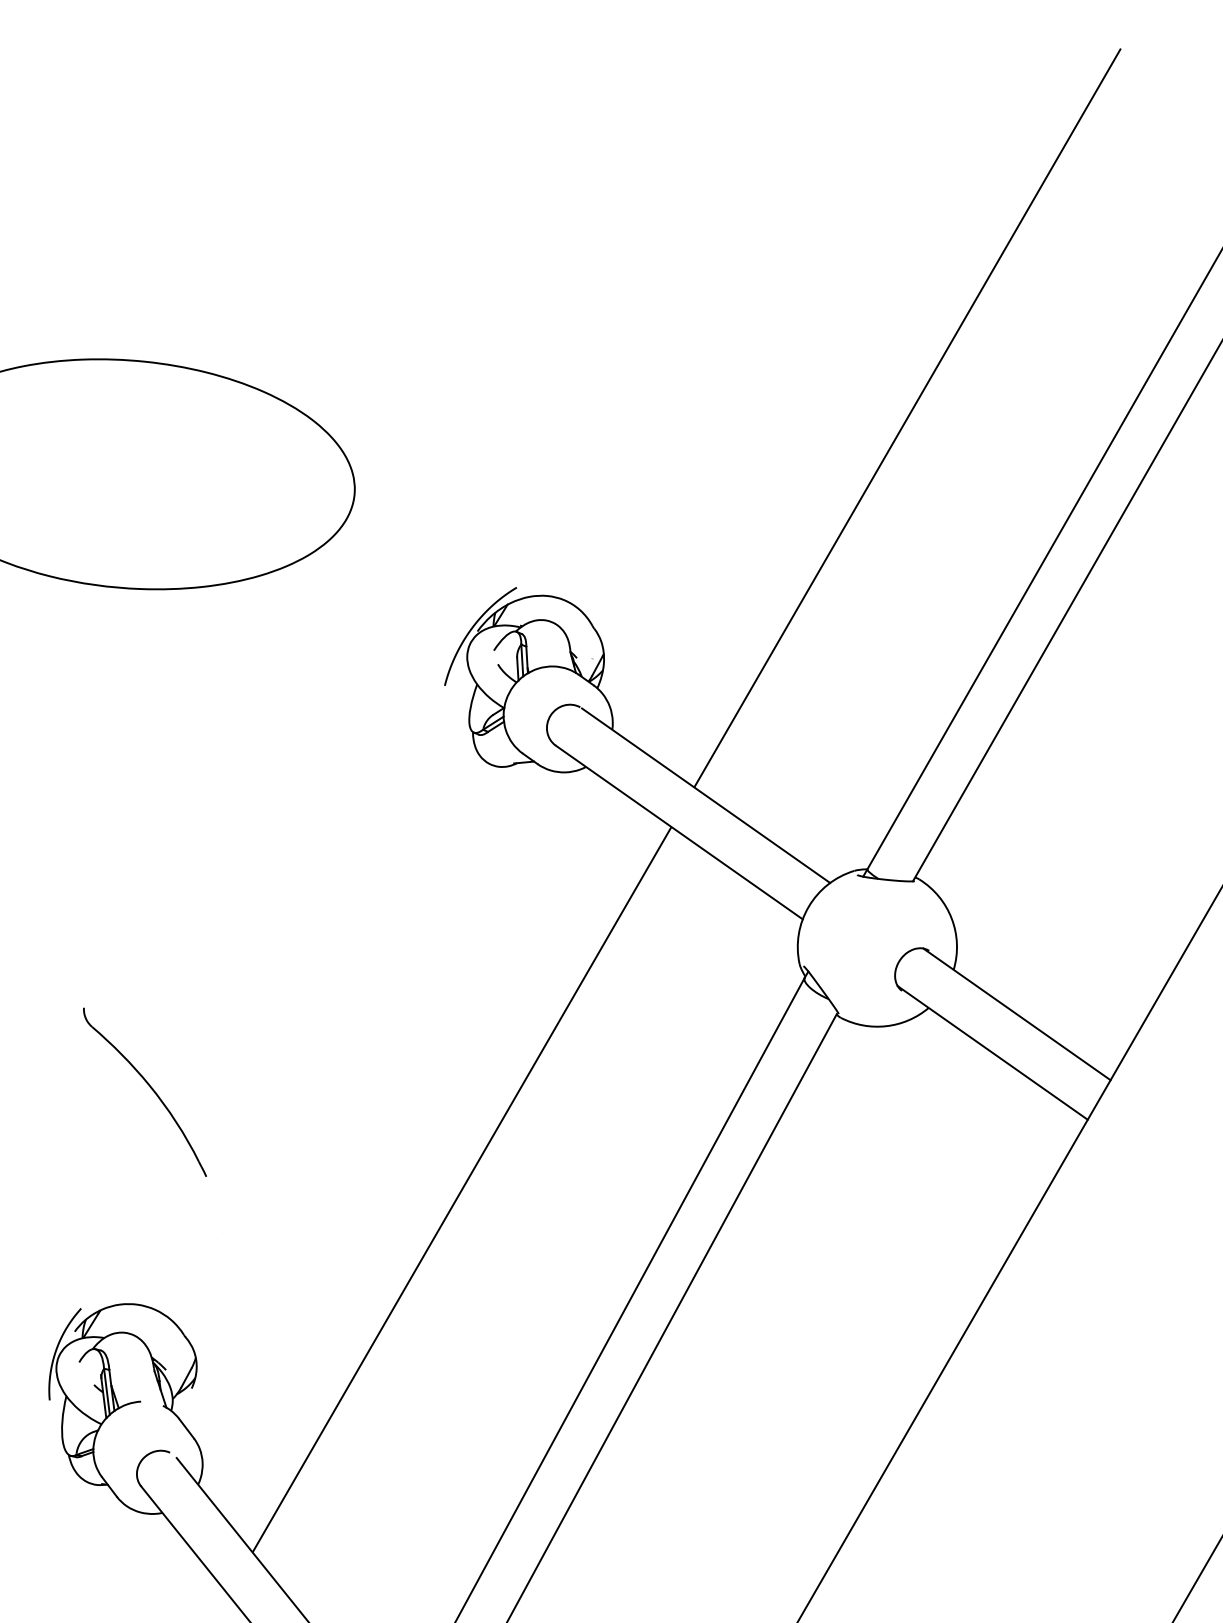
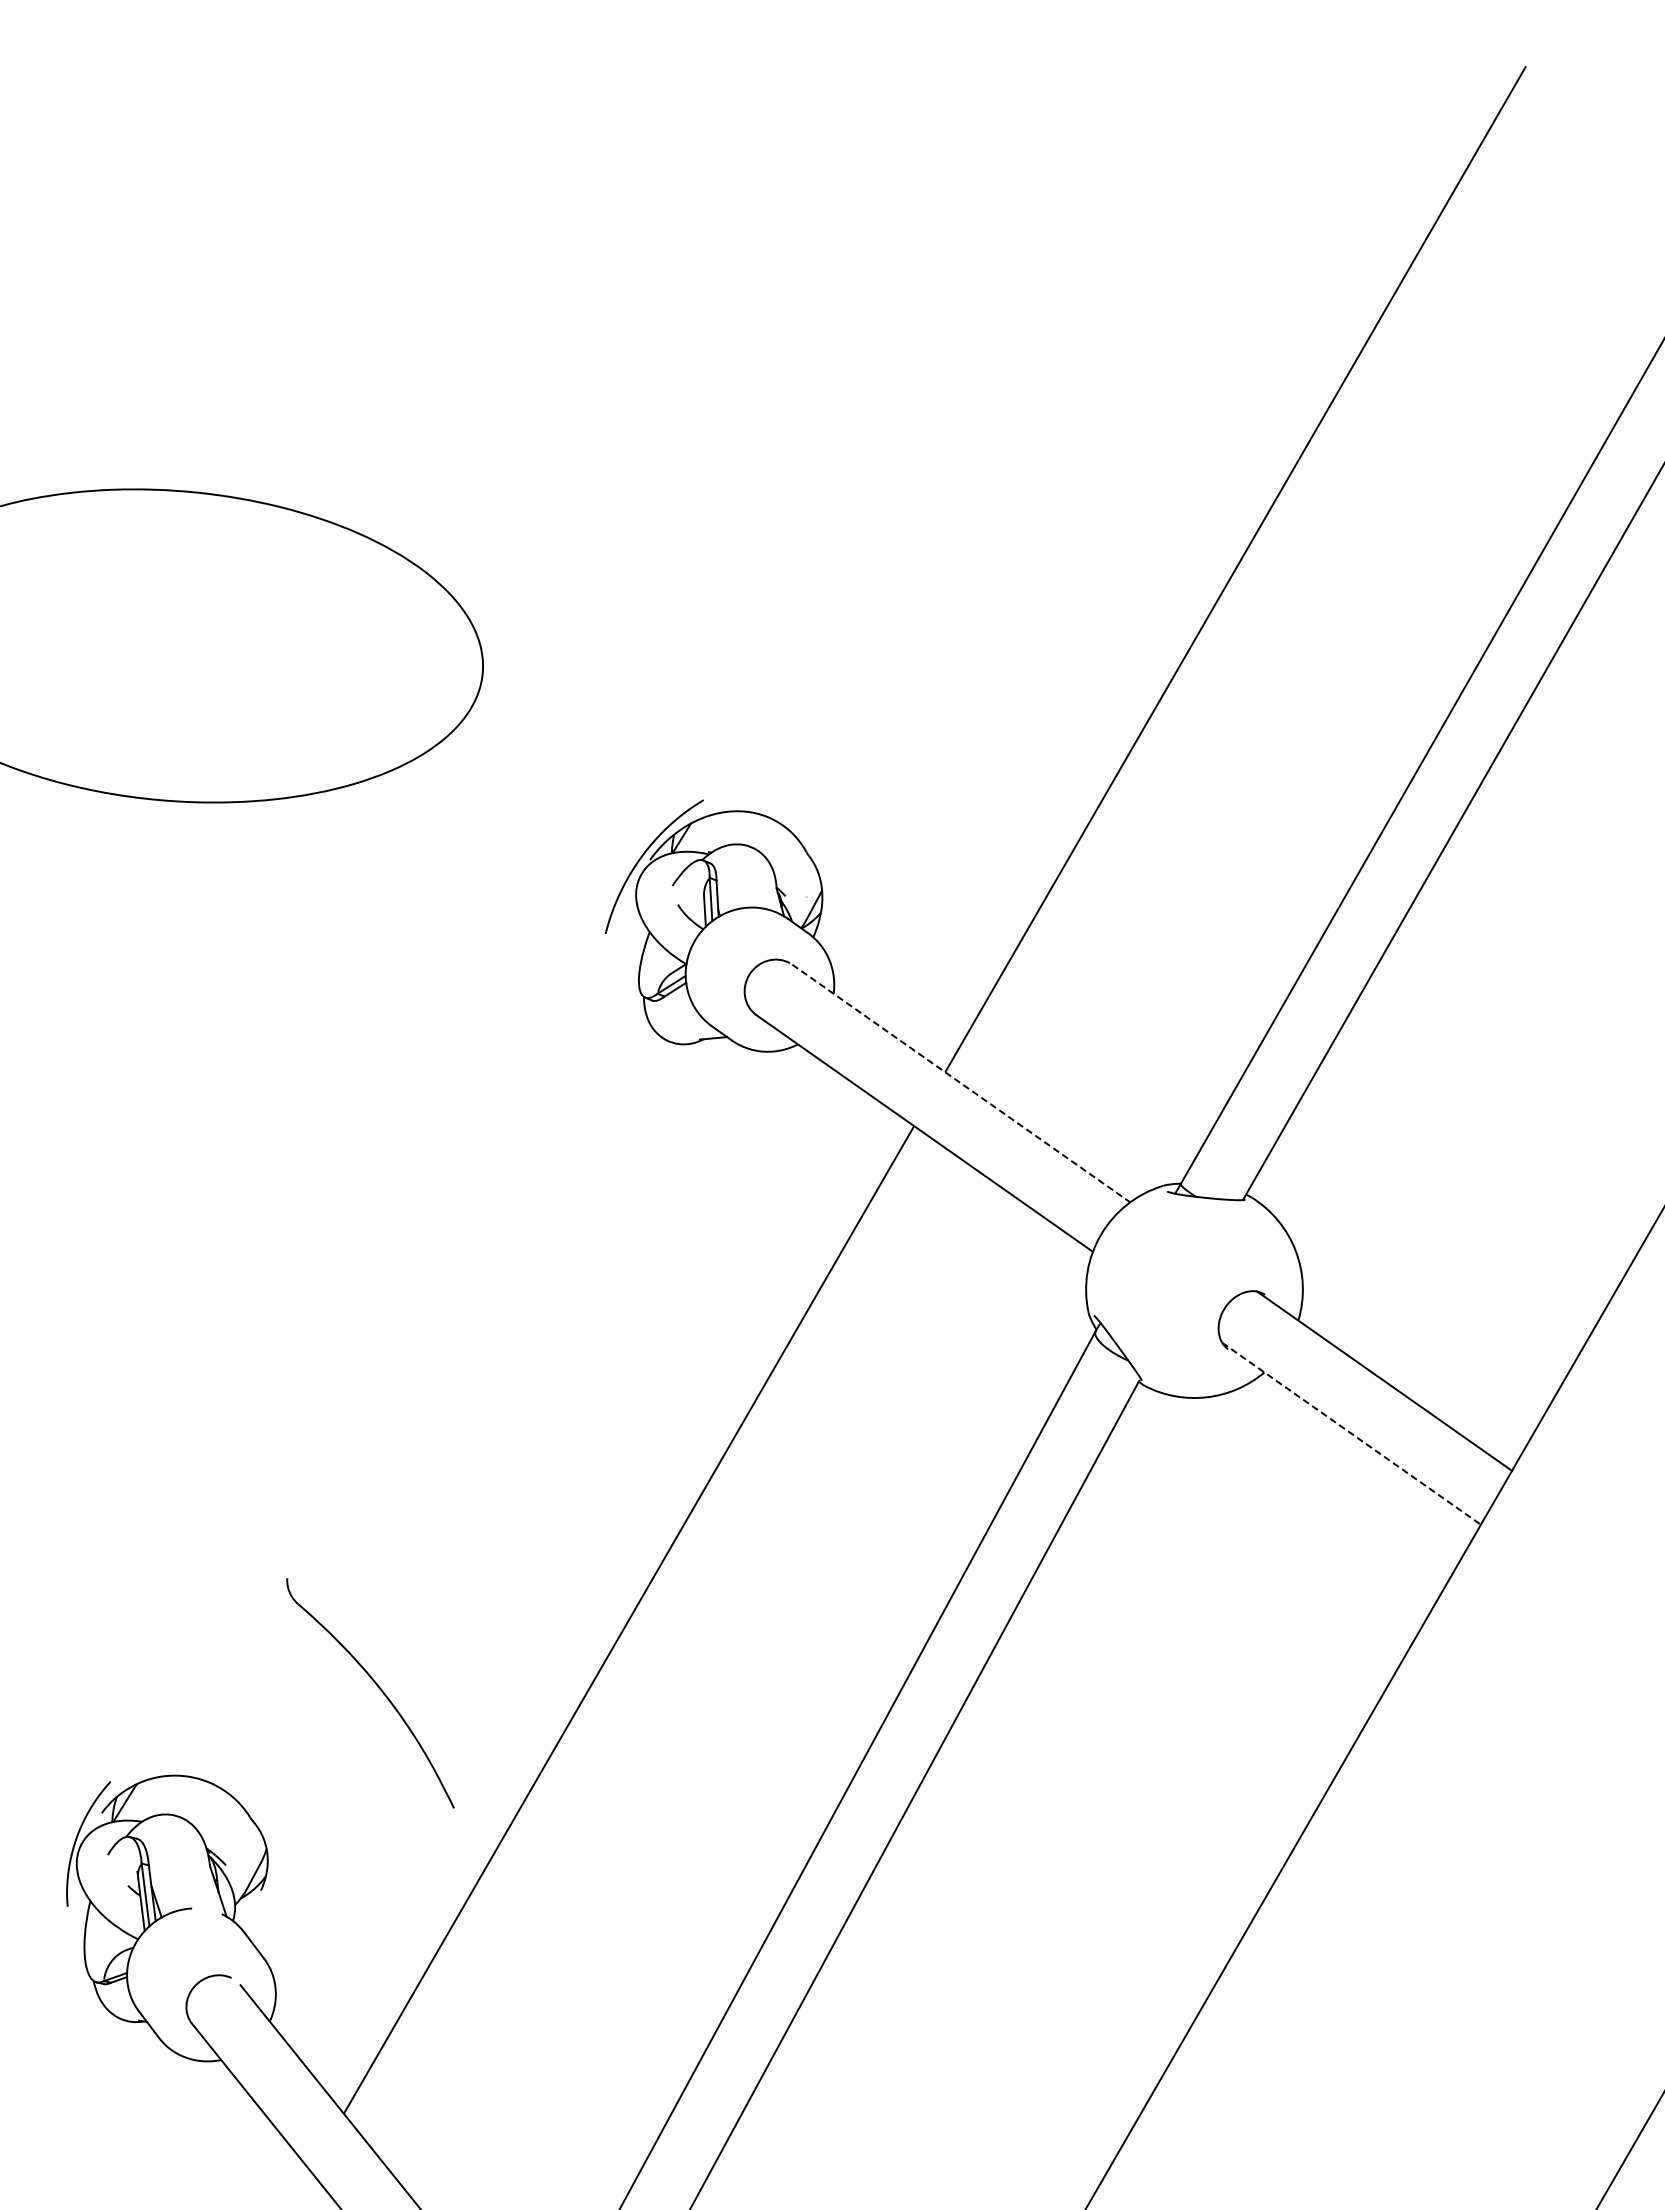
line: (706, 795) -> (961, 1083), solid -> dashed
line: (992, 1053) -> (1351, 1434), solid -> dashed
part: (150, 1088) -> (378, 1688), moved

